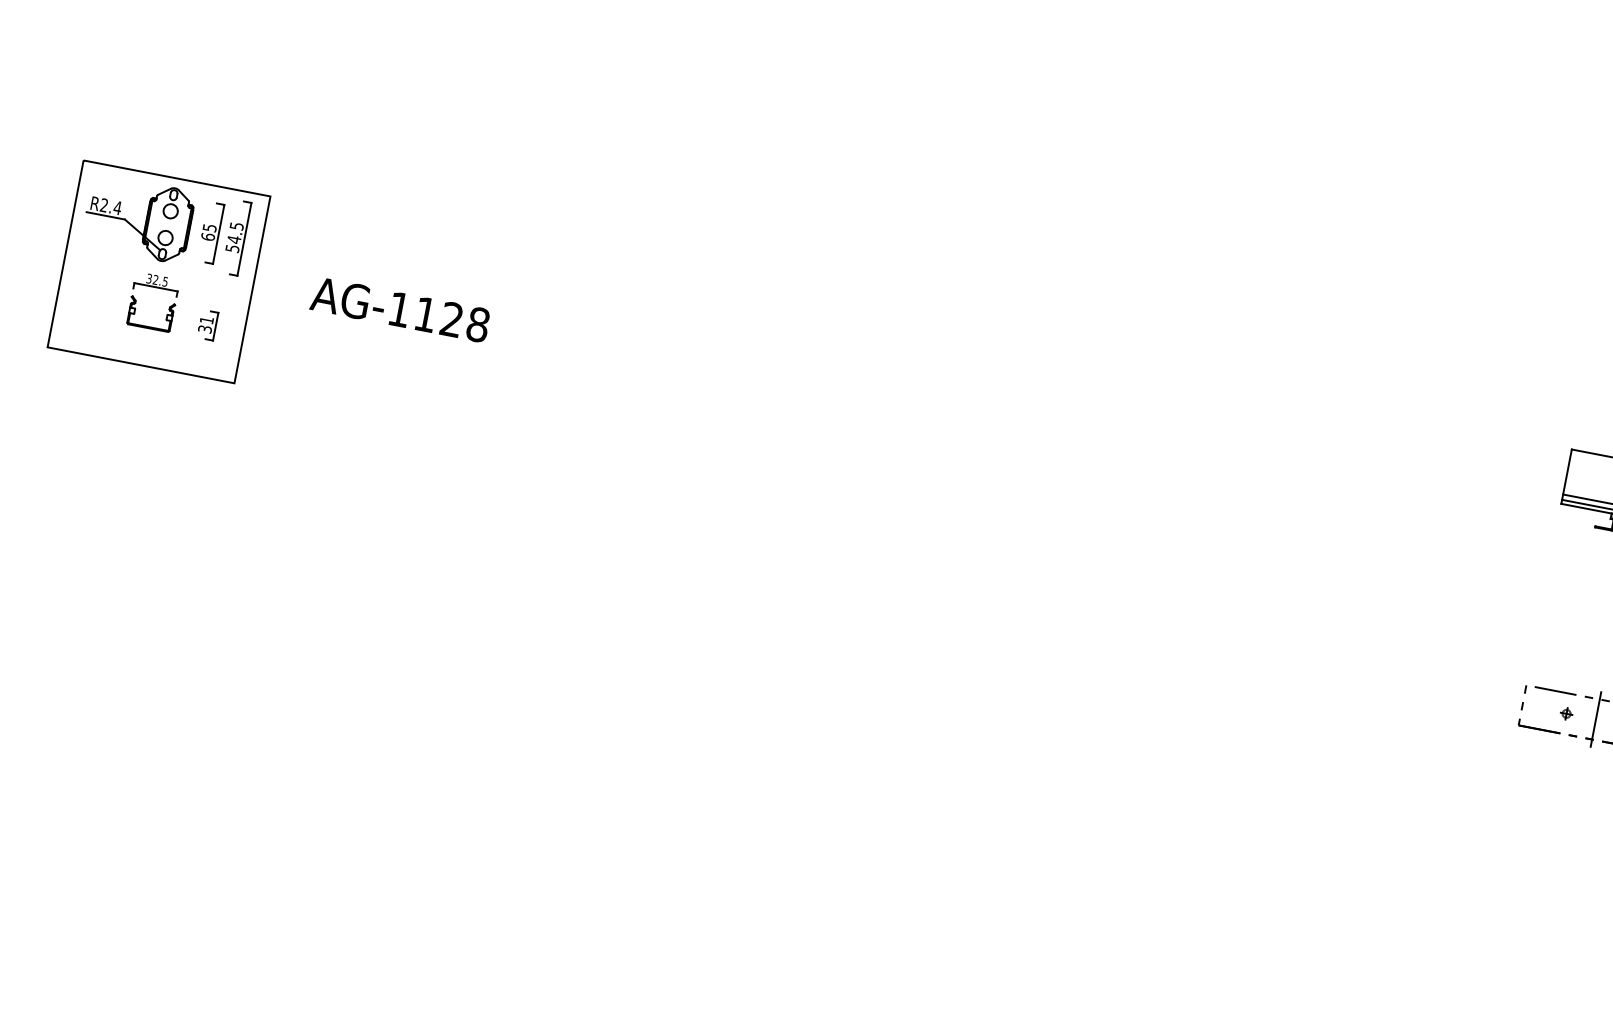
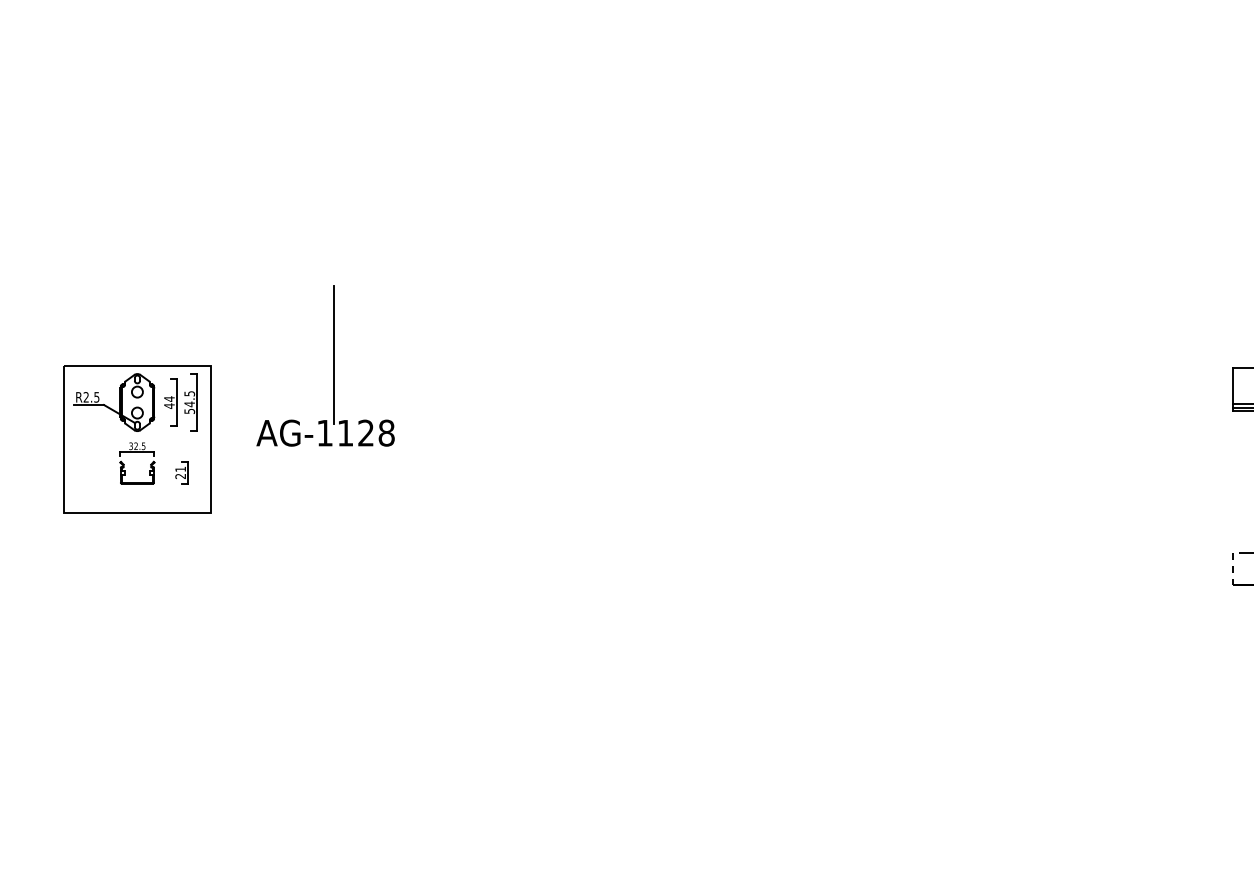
text: (117, 208) -> (96, 397), R2.4 -> R2.5
line: (431, 211) -> (334, 354), added
text: (209, 232) -> (169, 402), 65 -> 44
text: (206, 328) -> (181, 475), 31 -> 21

